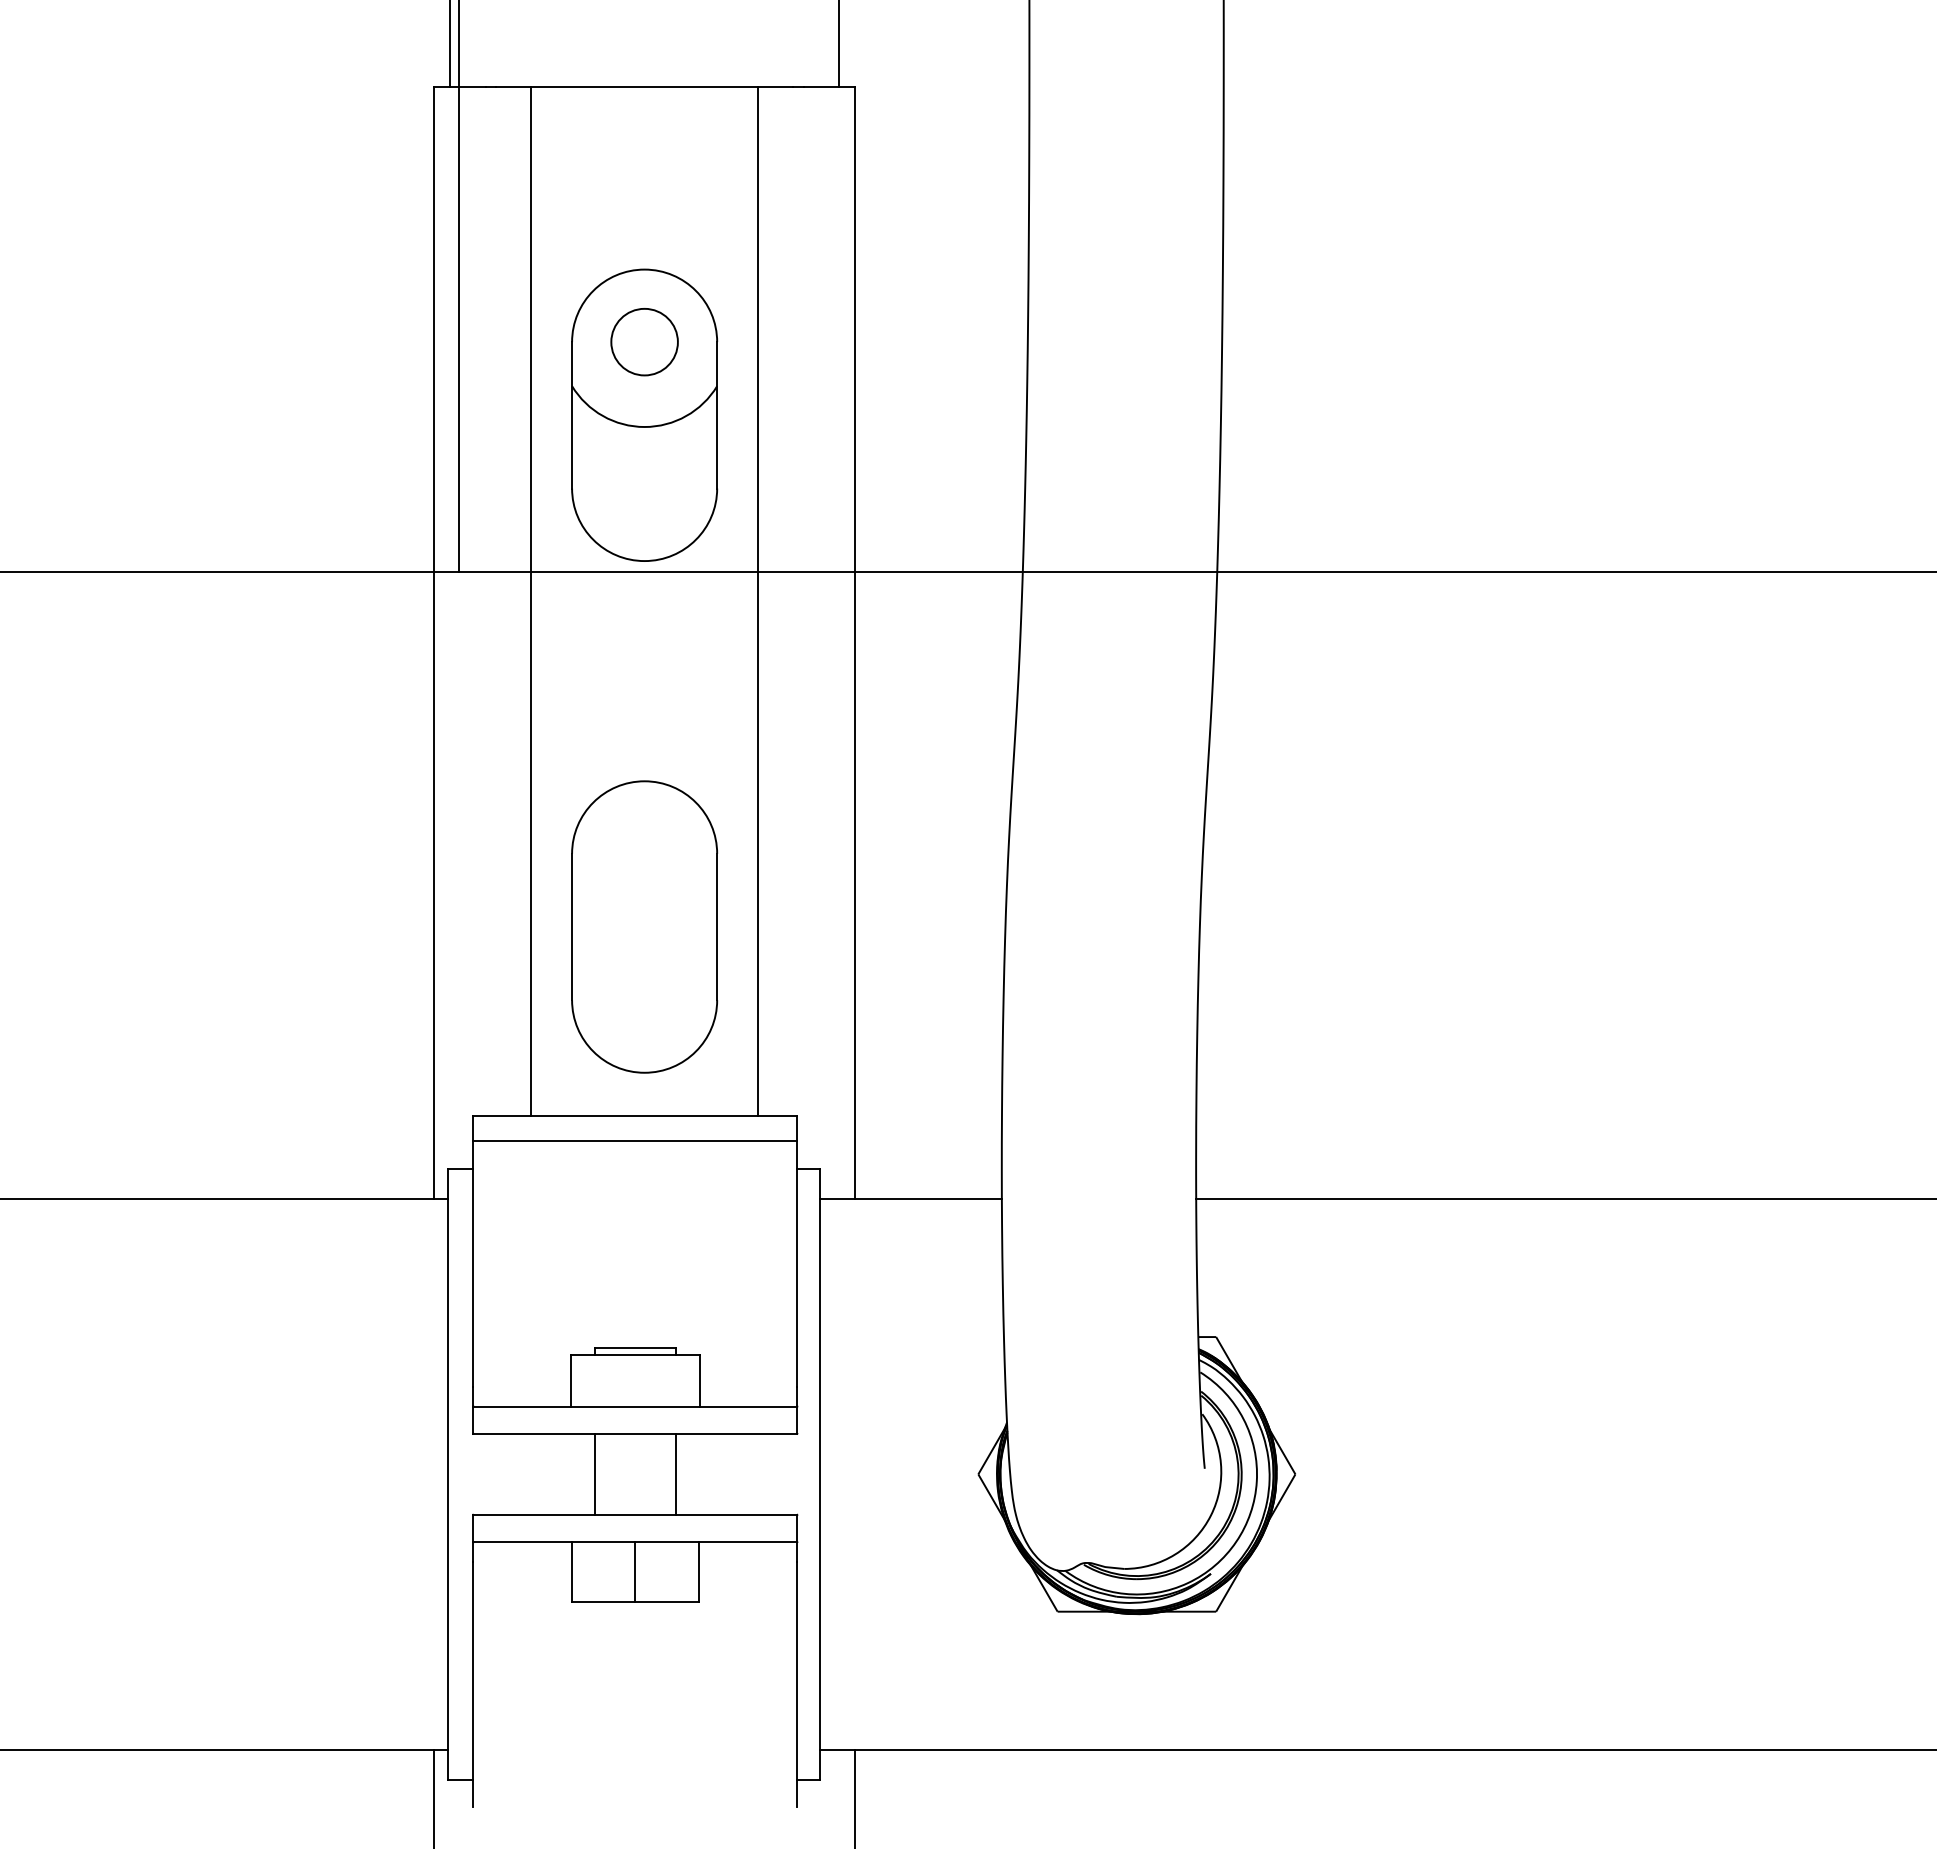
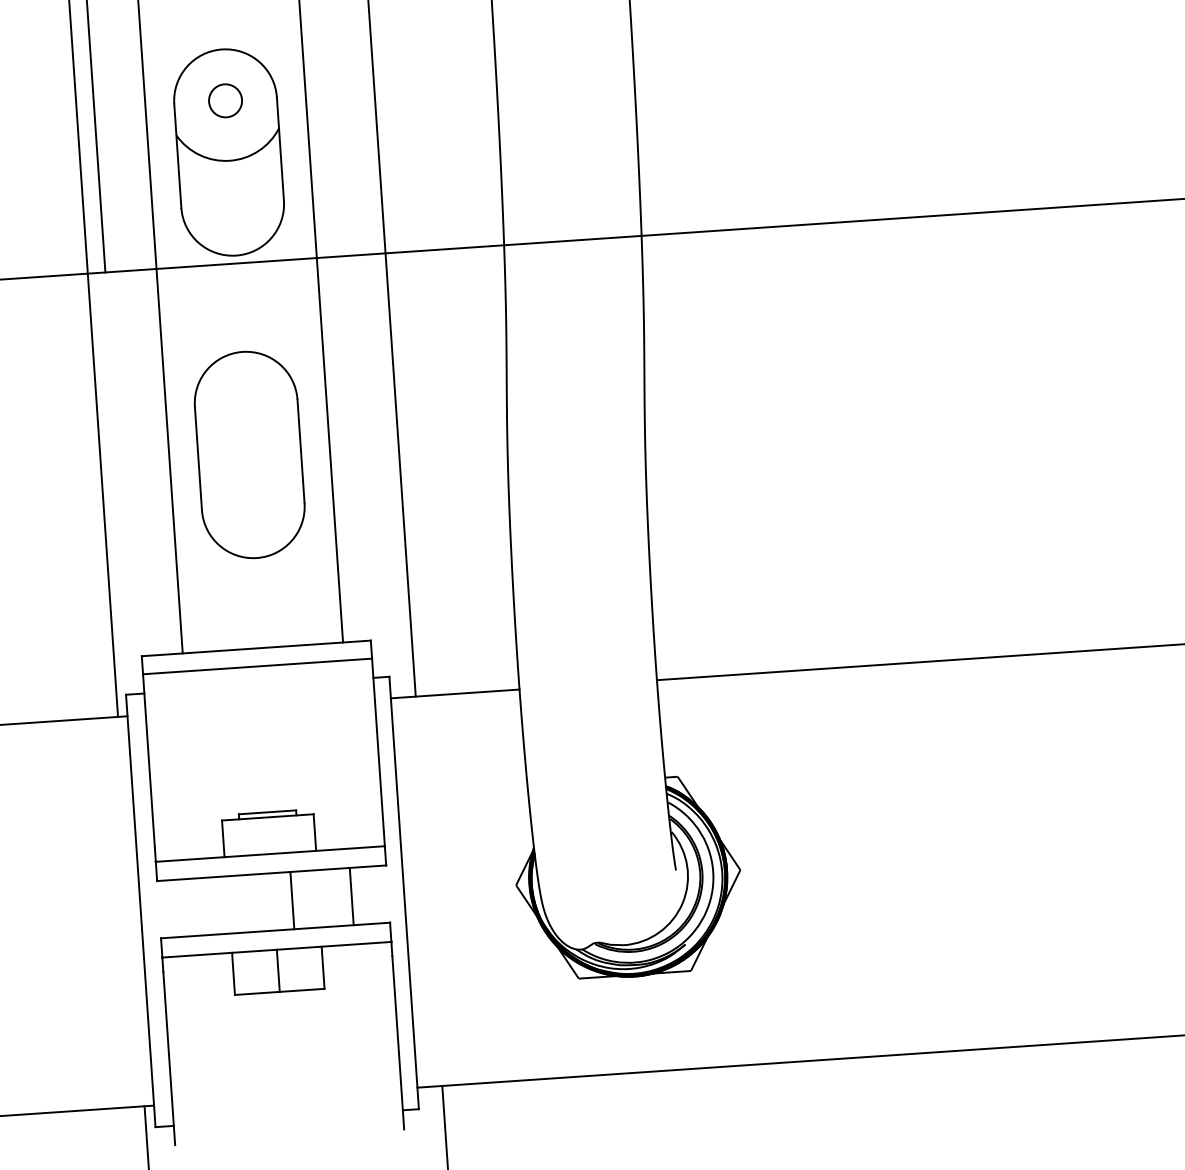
circle: (644, 342) -> (225, 101), size x0.7
part: (644, 926) -> (249, 454), moved
line: (594, 1473) -> (292, 900), moved
line: (675, 1473) -> (351, 895), moved

